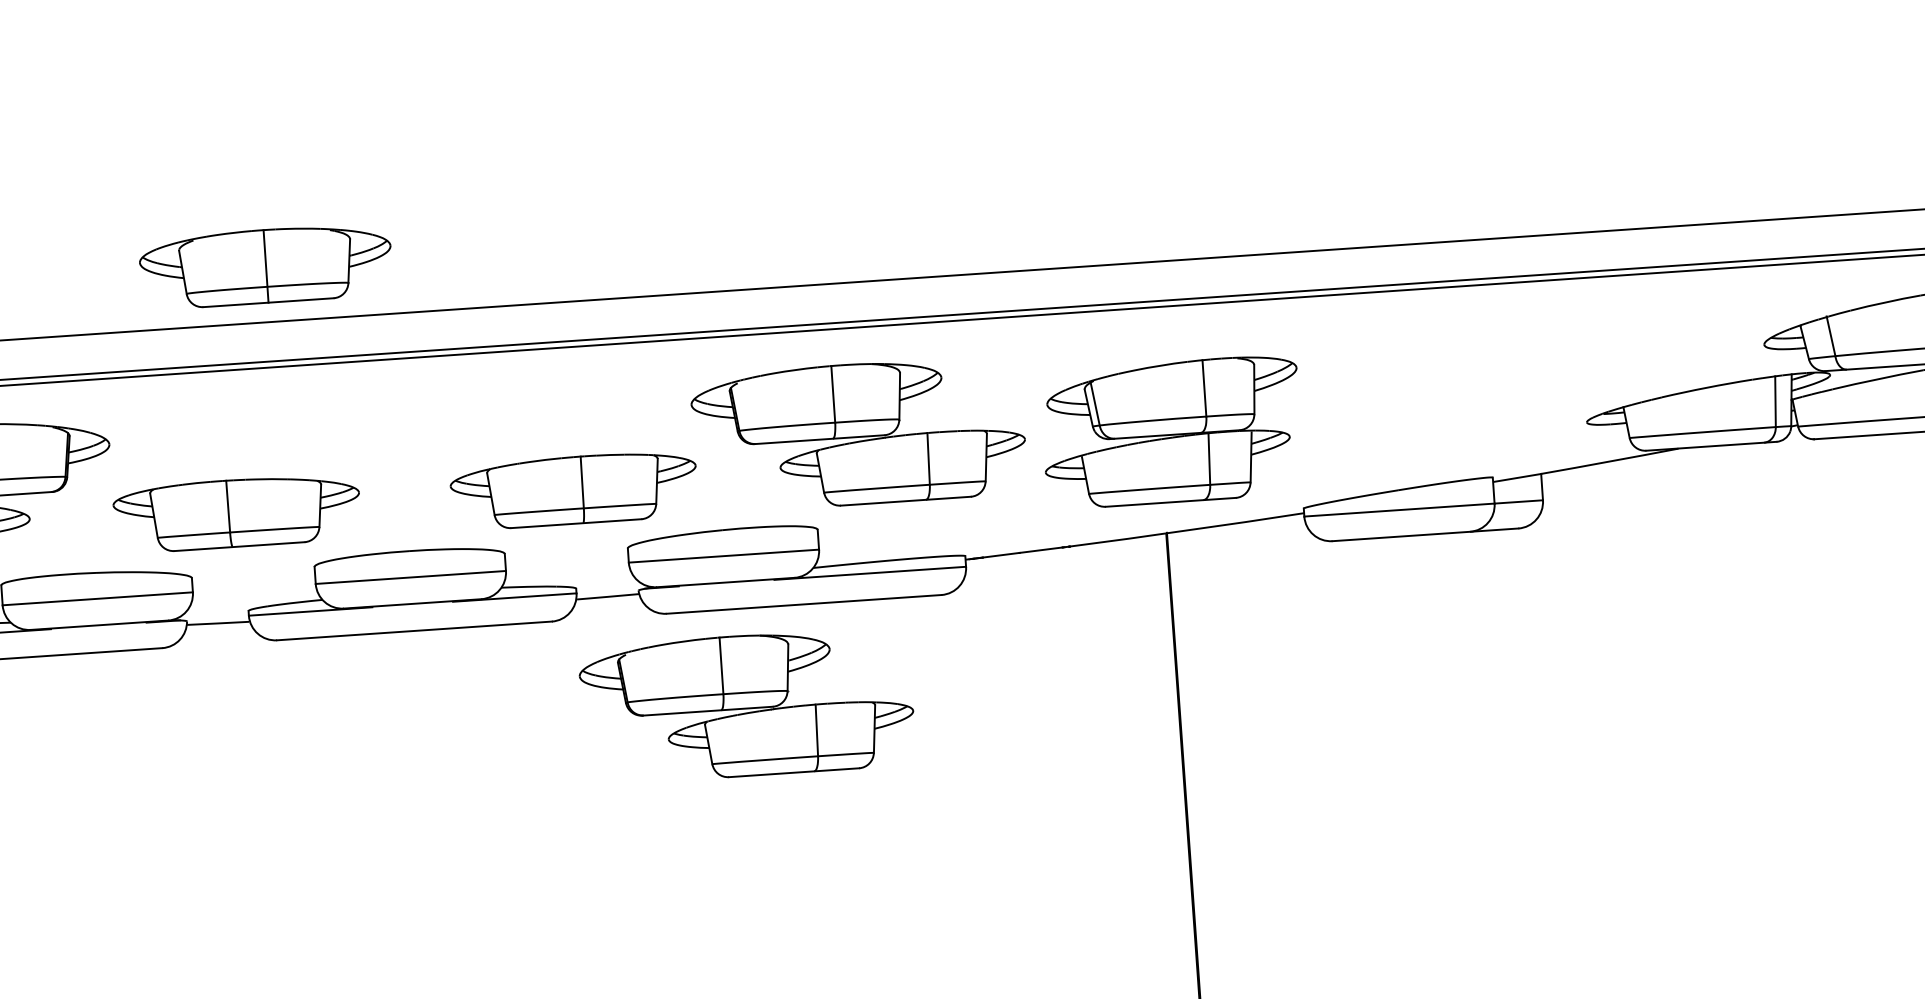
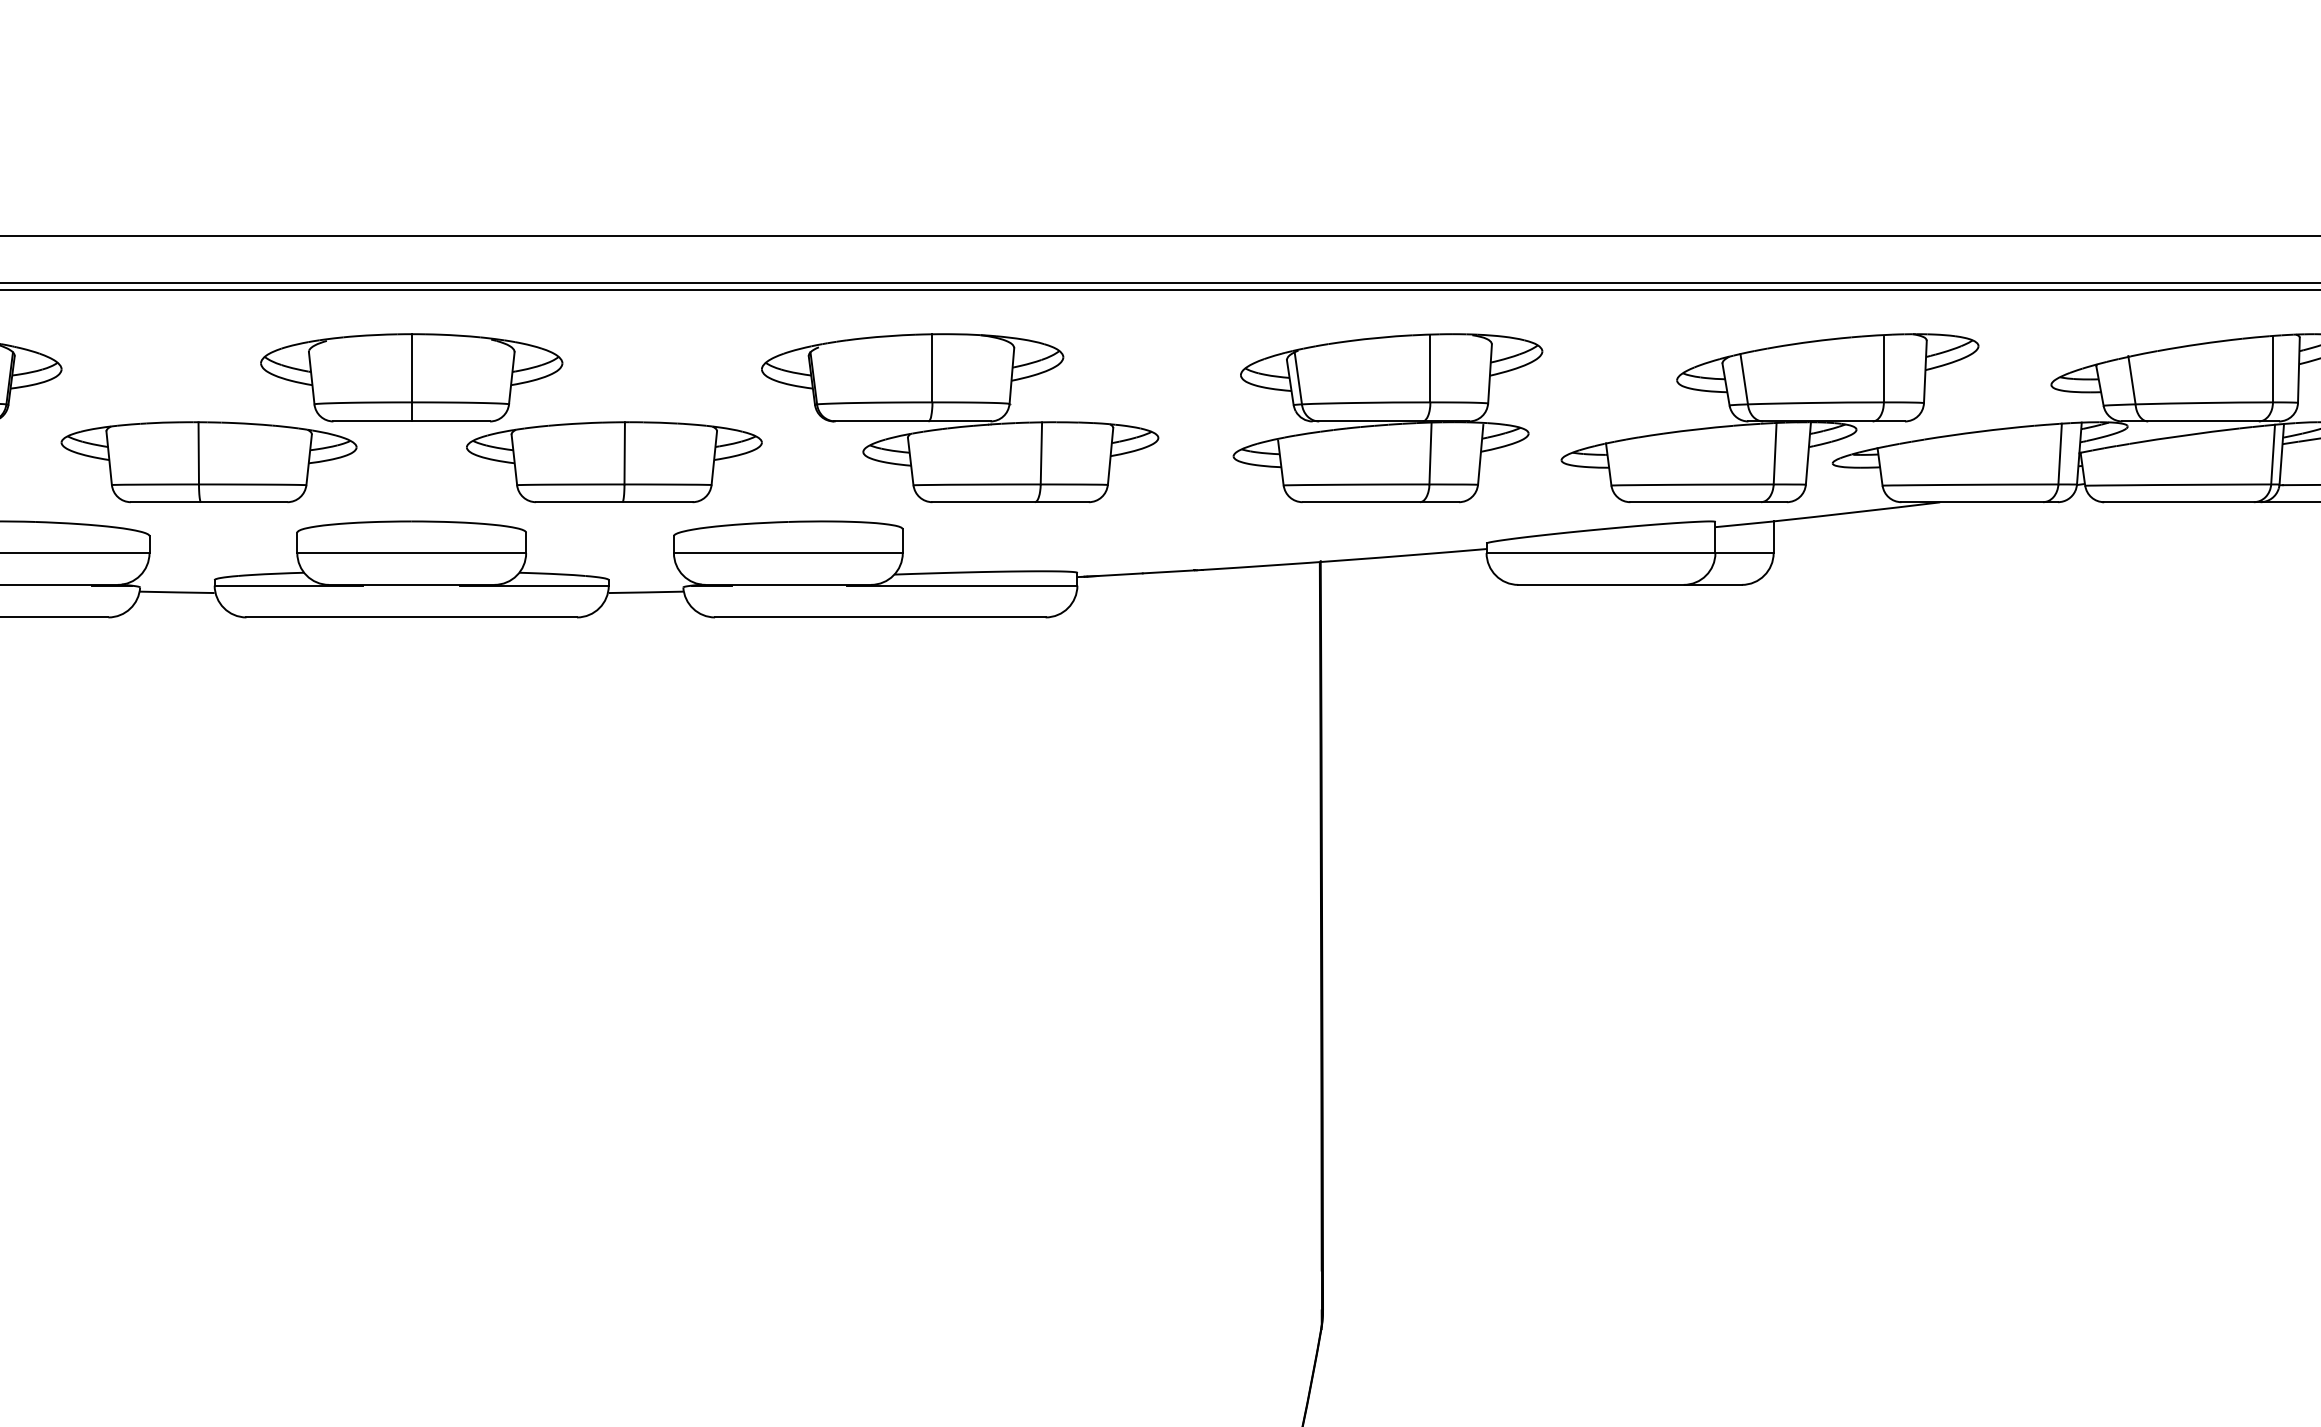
part: (265, 266) -> (411, 377), moved
part: (1531, 388) -> (1769, 418), added
part: (1171, 432) -> (1387, 418), moved
part: (747, 705) -> (804, 734), removed

